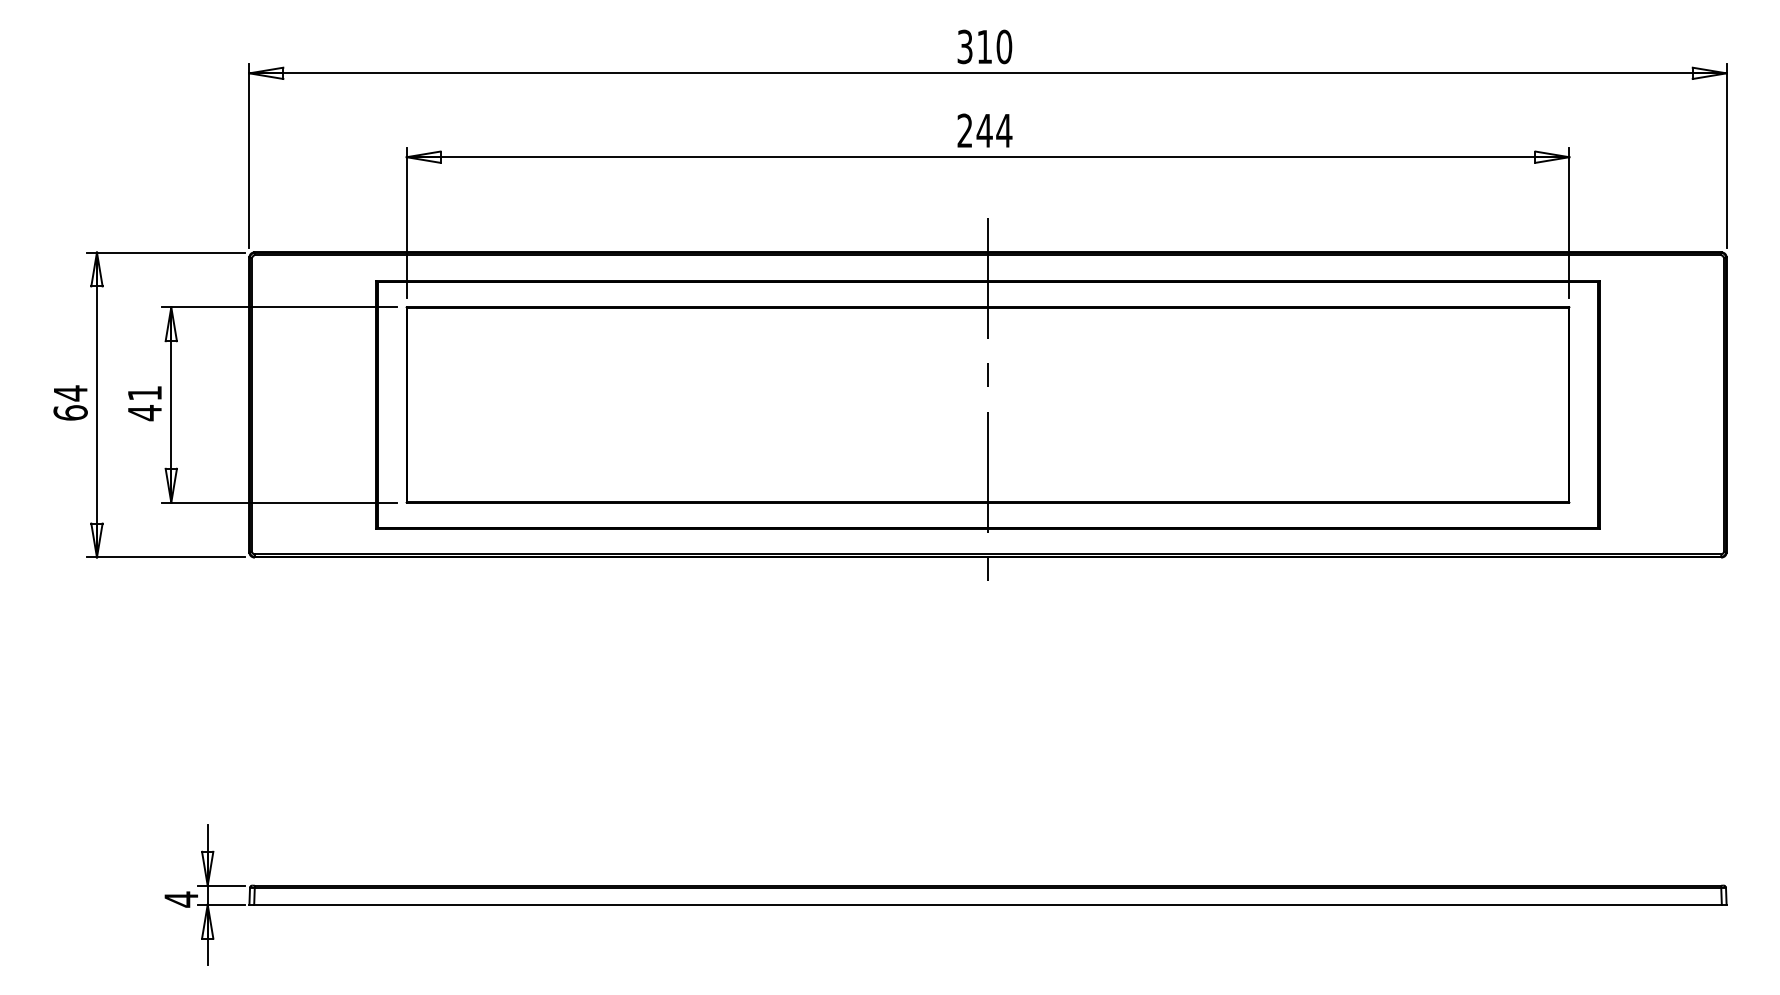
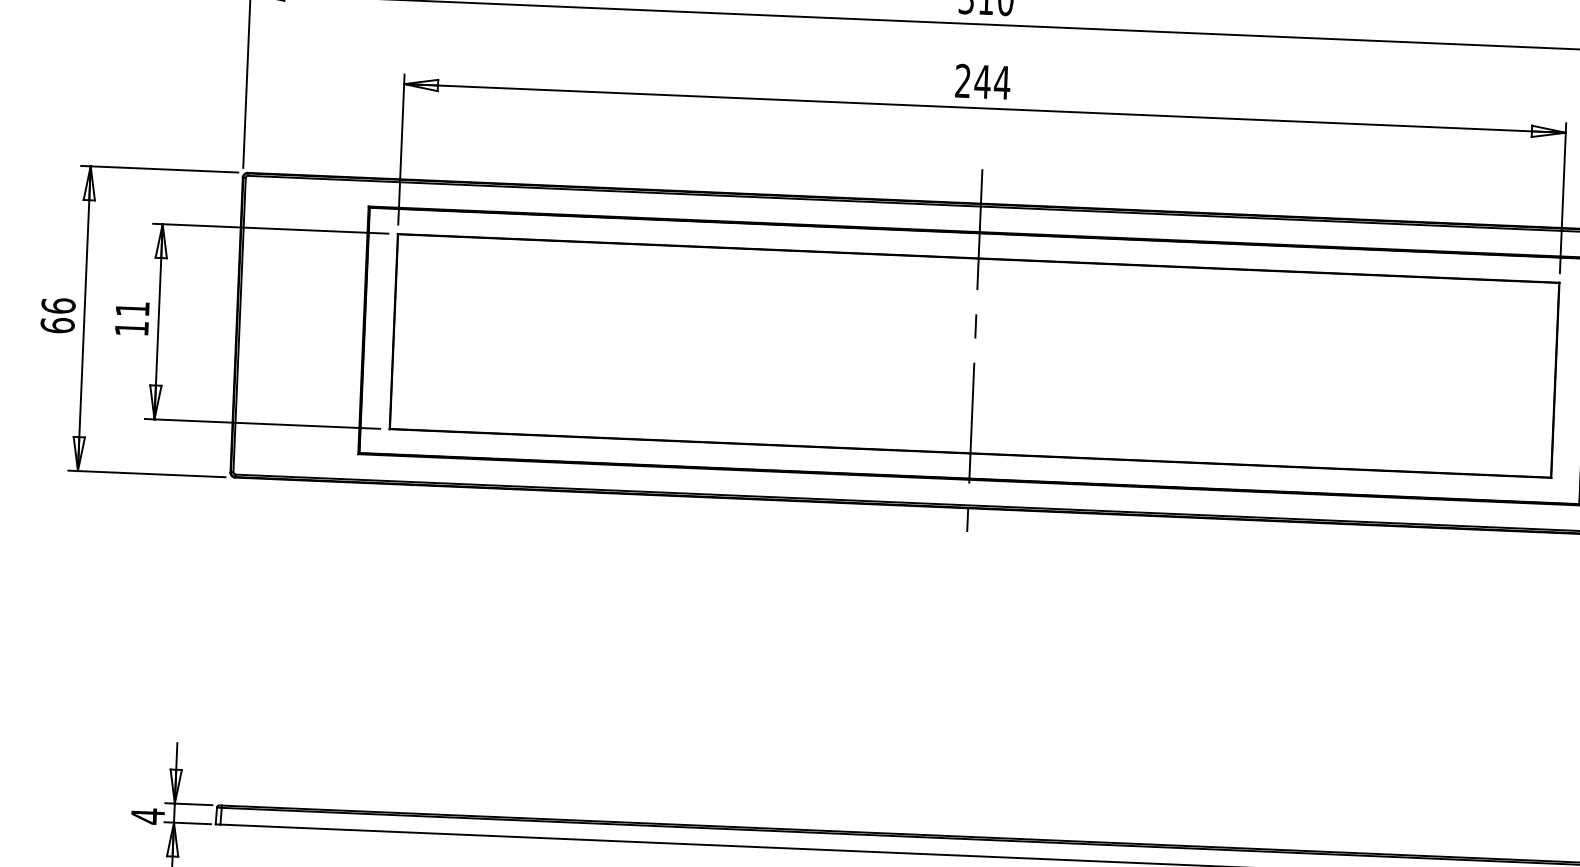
text: (70, 393) -> (58, 306), 64 -> 66
text: (144, 413) -> (131, 329), 41 -> 11

